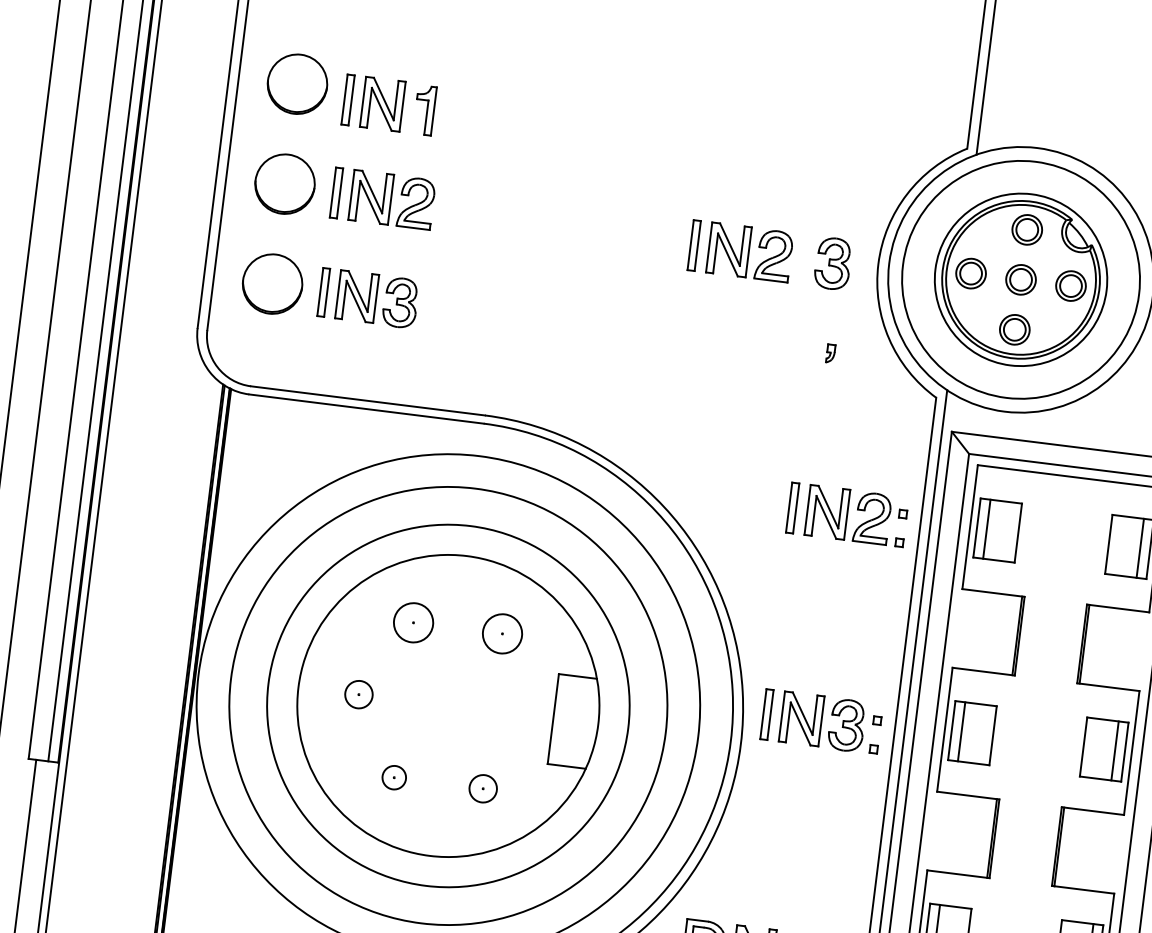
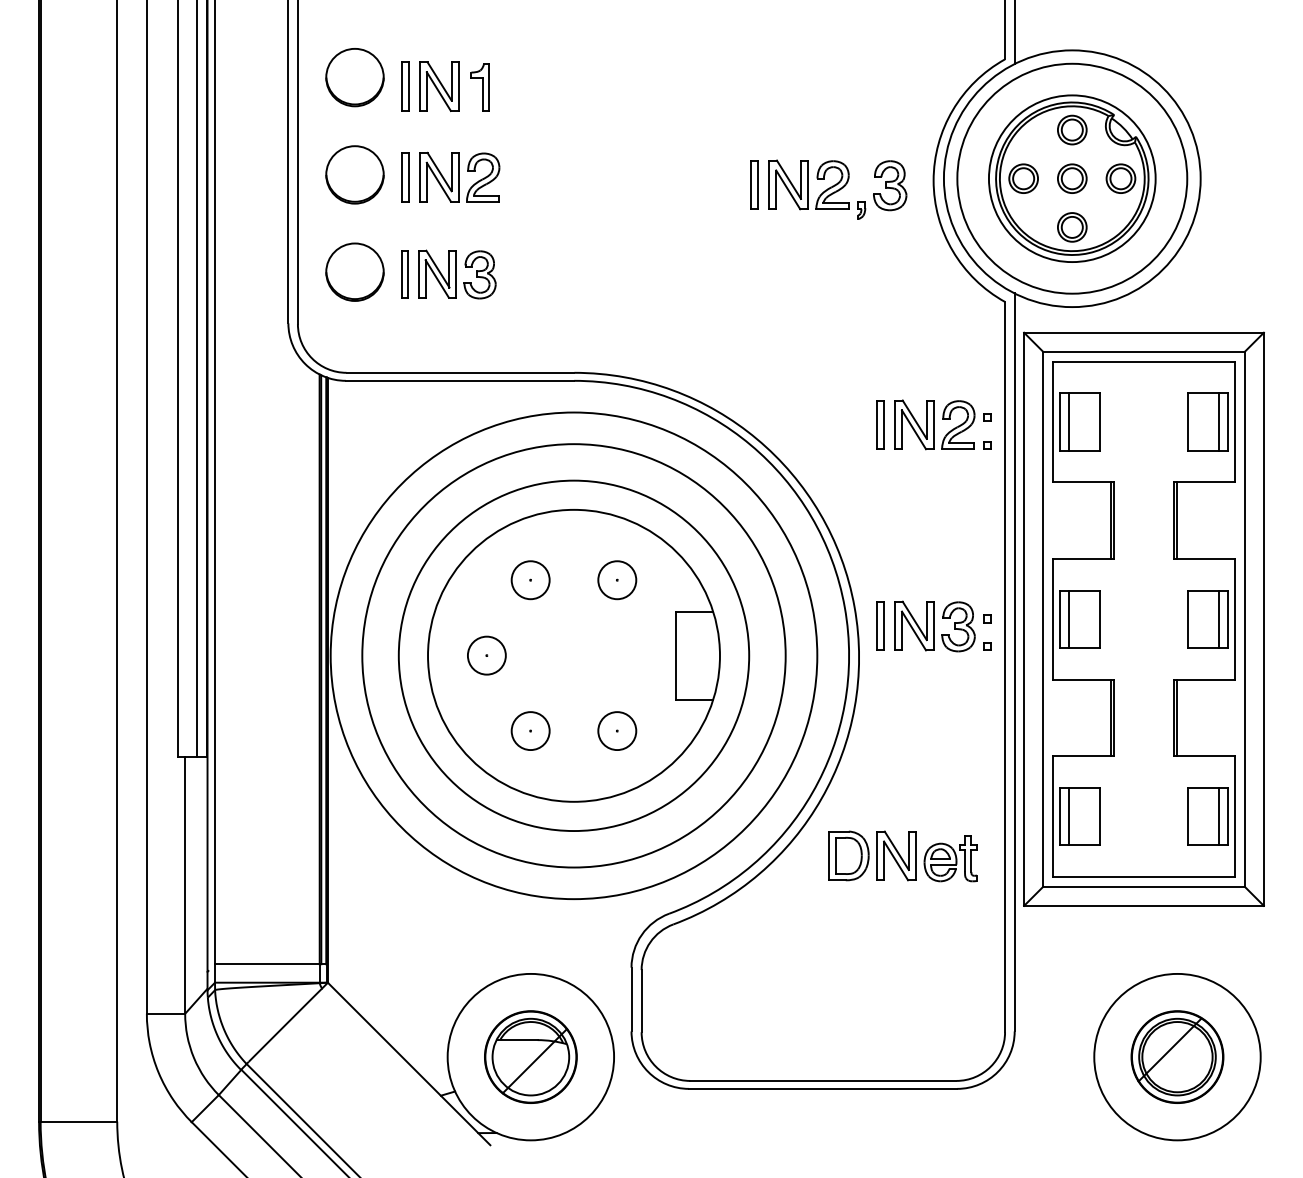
part: (830, 353) -> (861, 210), moved
circle: (358, 694) -> (486, 655), size x1.43
circle: (394, 778) -> (530, 731), size x1.67
circle: (483, 789) -> (617, 731), size x1.43

